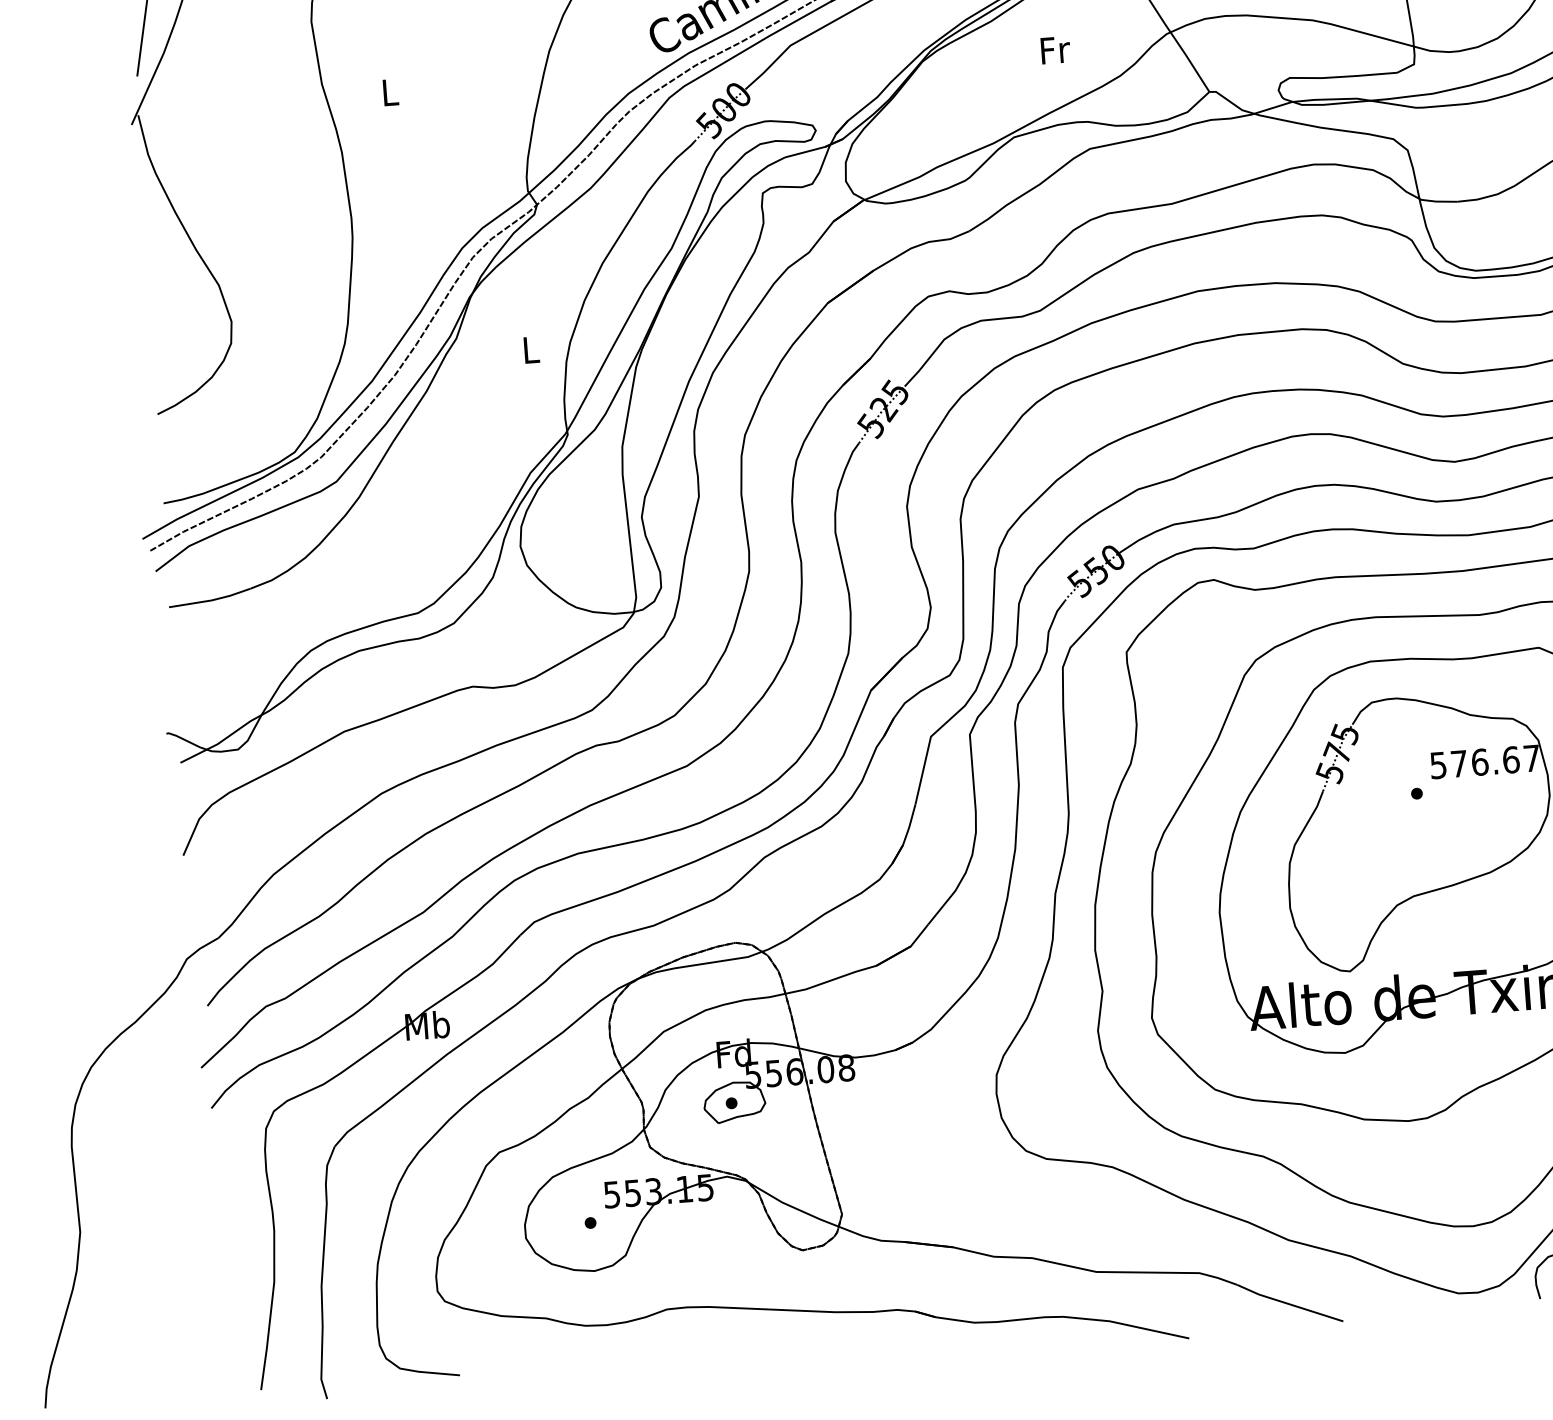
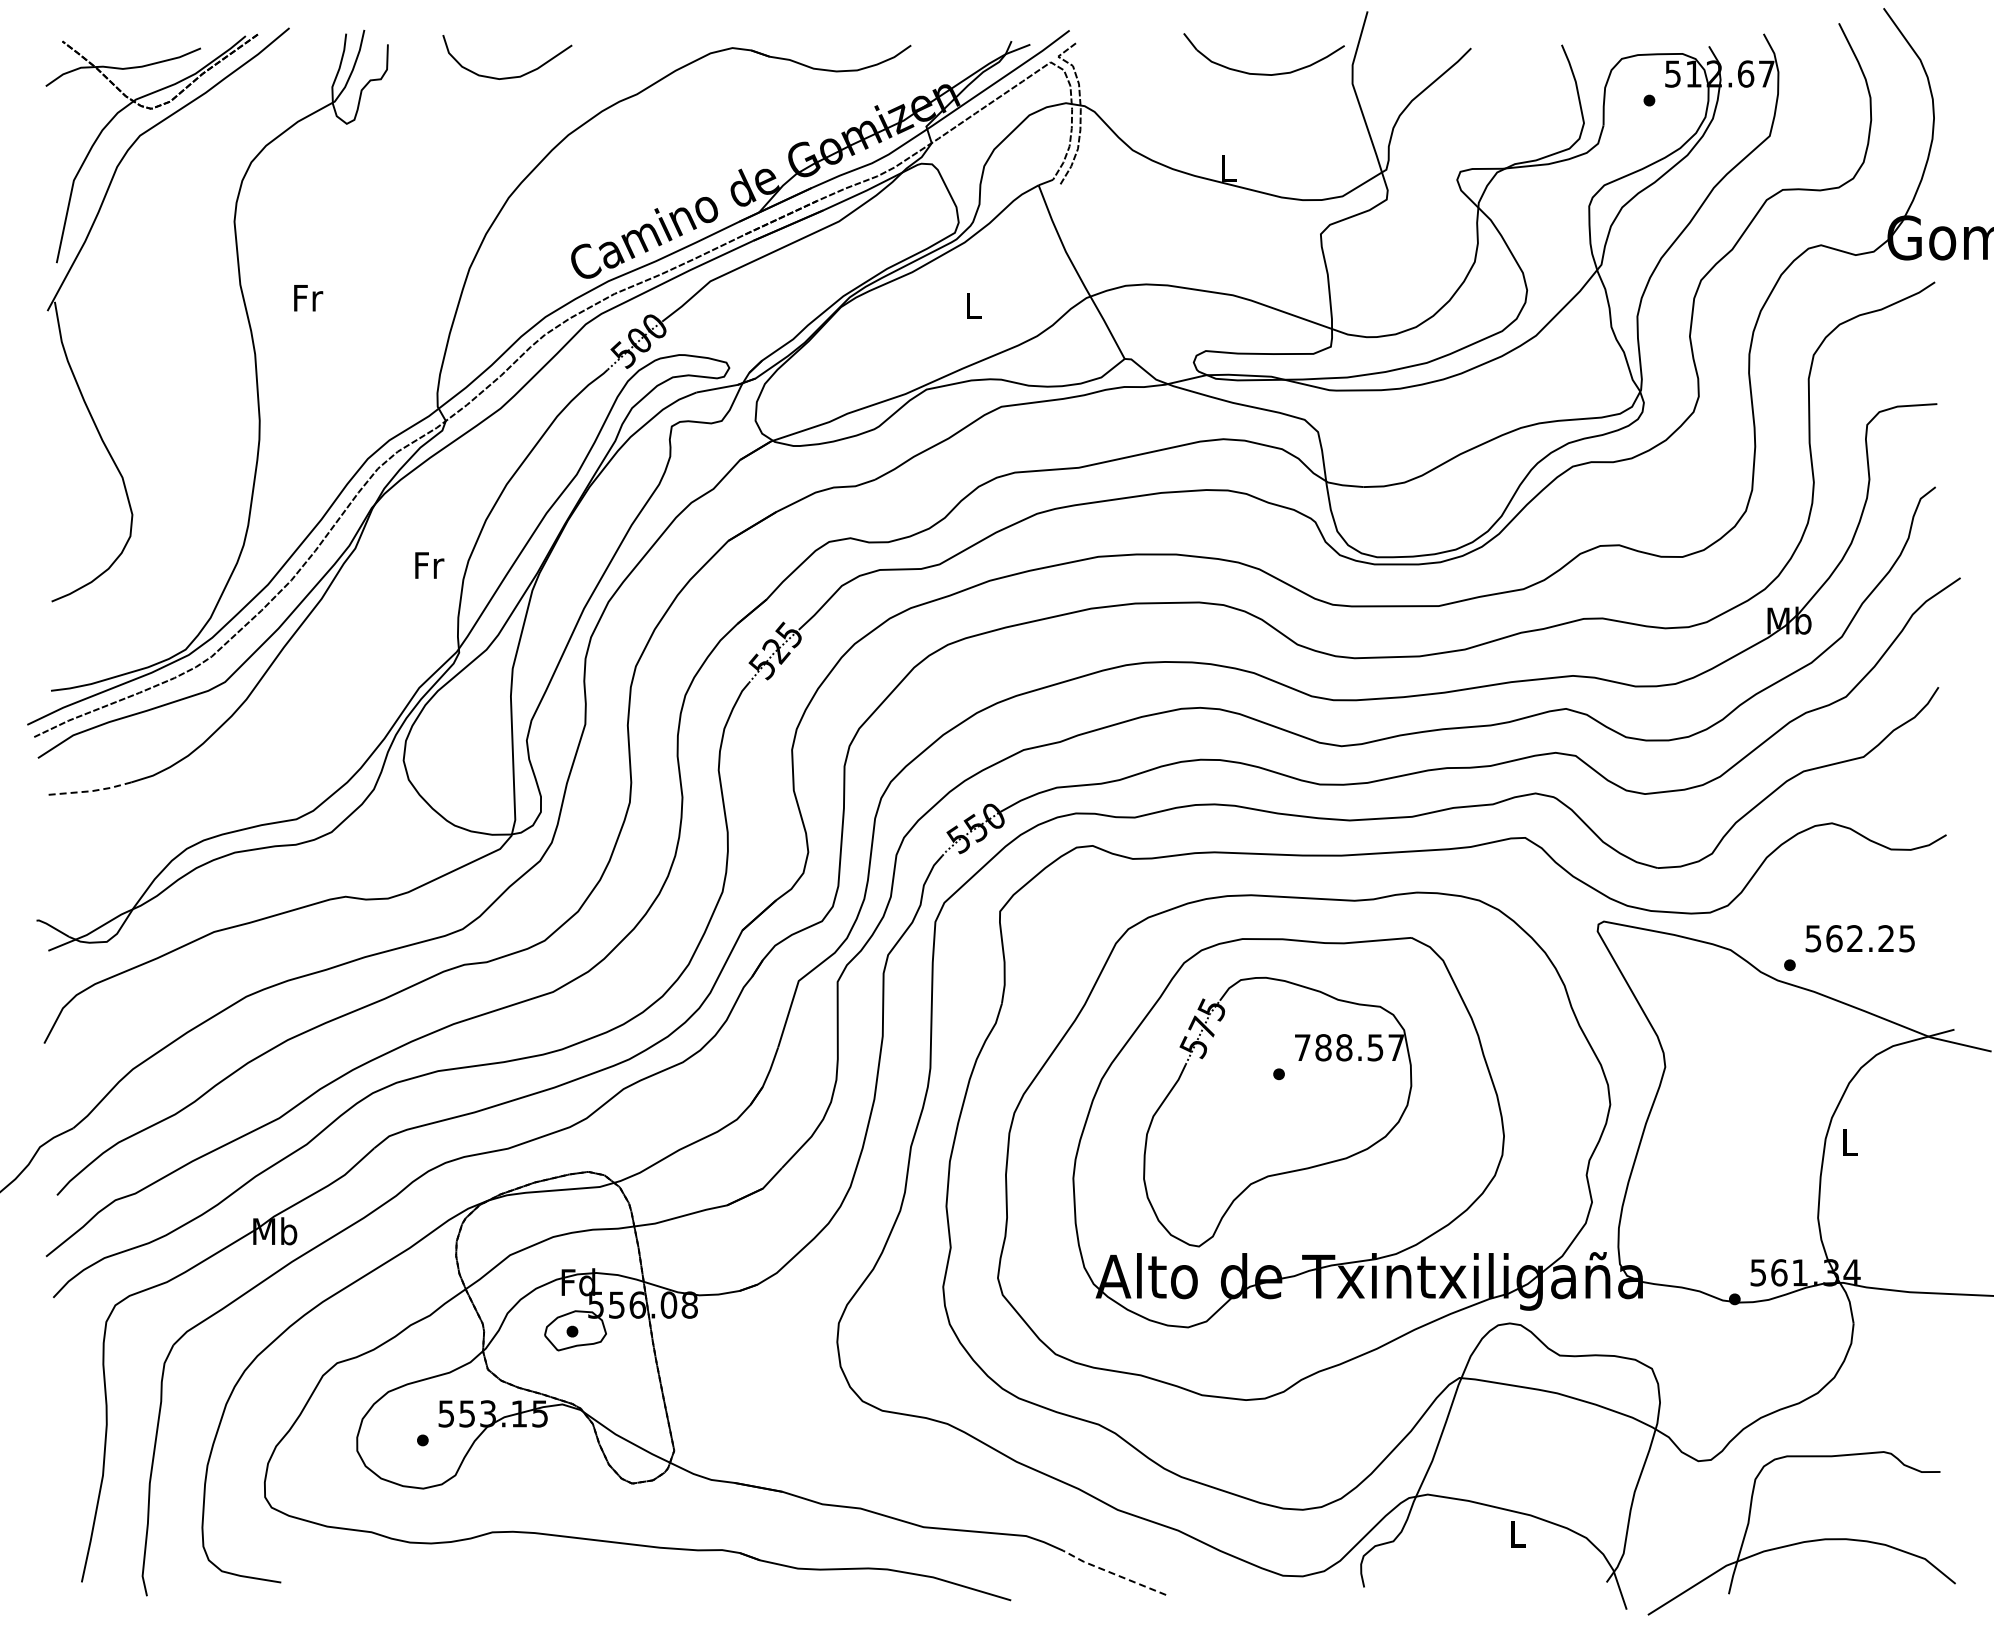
text: (1055, 49) -> (974, 305), Fr -> L
text: (390, 92) -> (308, 298), L -> Fr
text: (531, 350) -> (429, 565), L -> Fr
line: (211, 600) -> (91, 791), solid -> dashed
text: (1474, 762) -> (1338, 1047), 576.67 -> 788.57
line: (1289, 1303) -> (1113, 1573), solid -> dashed

